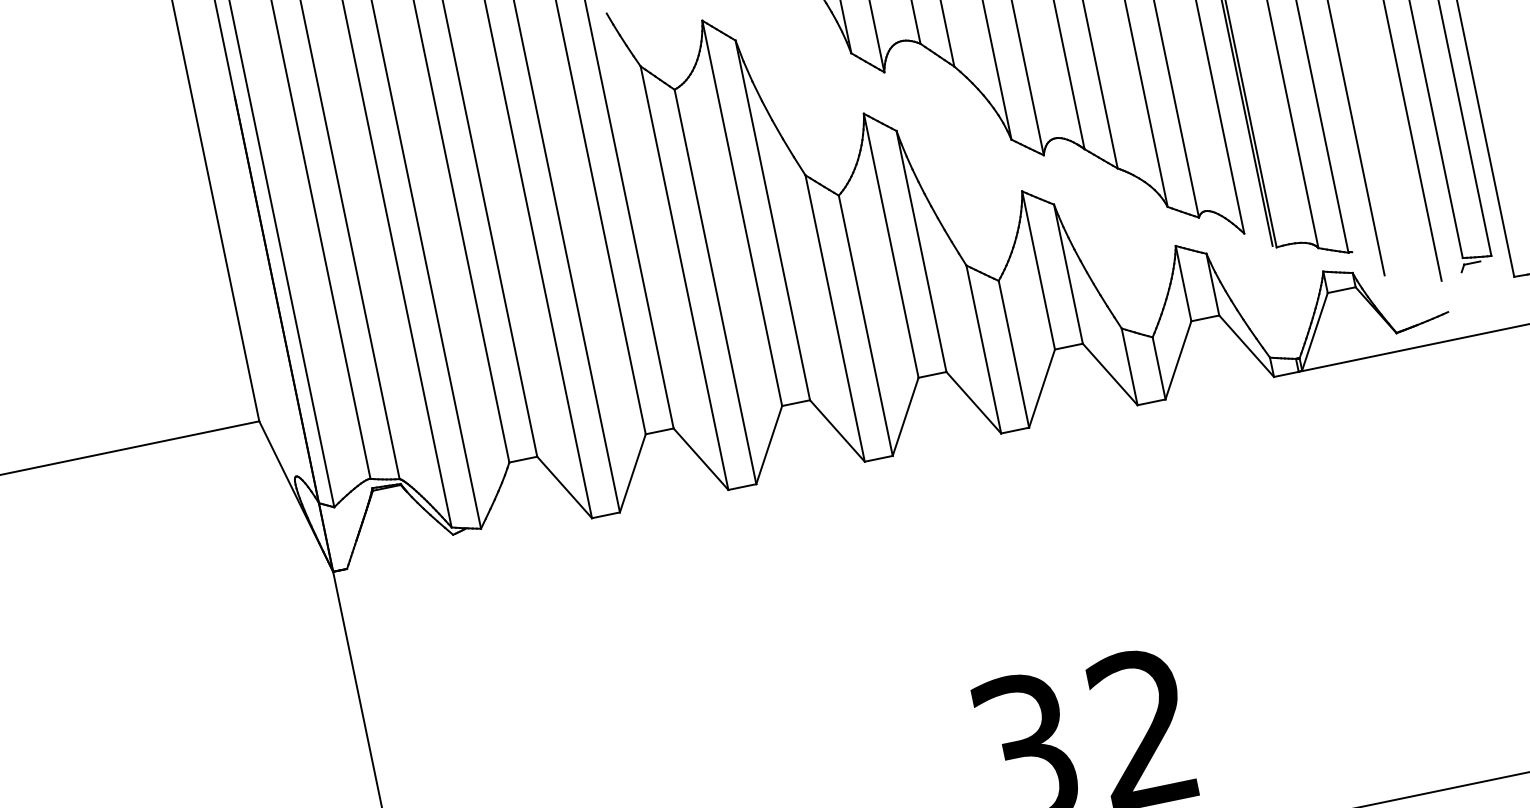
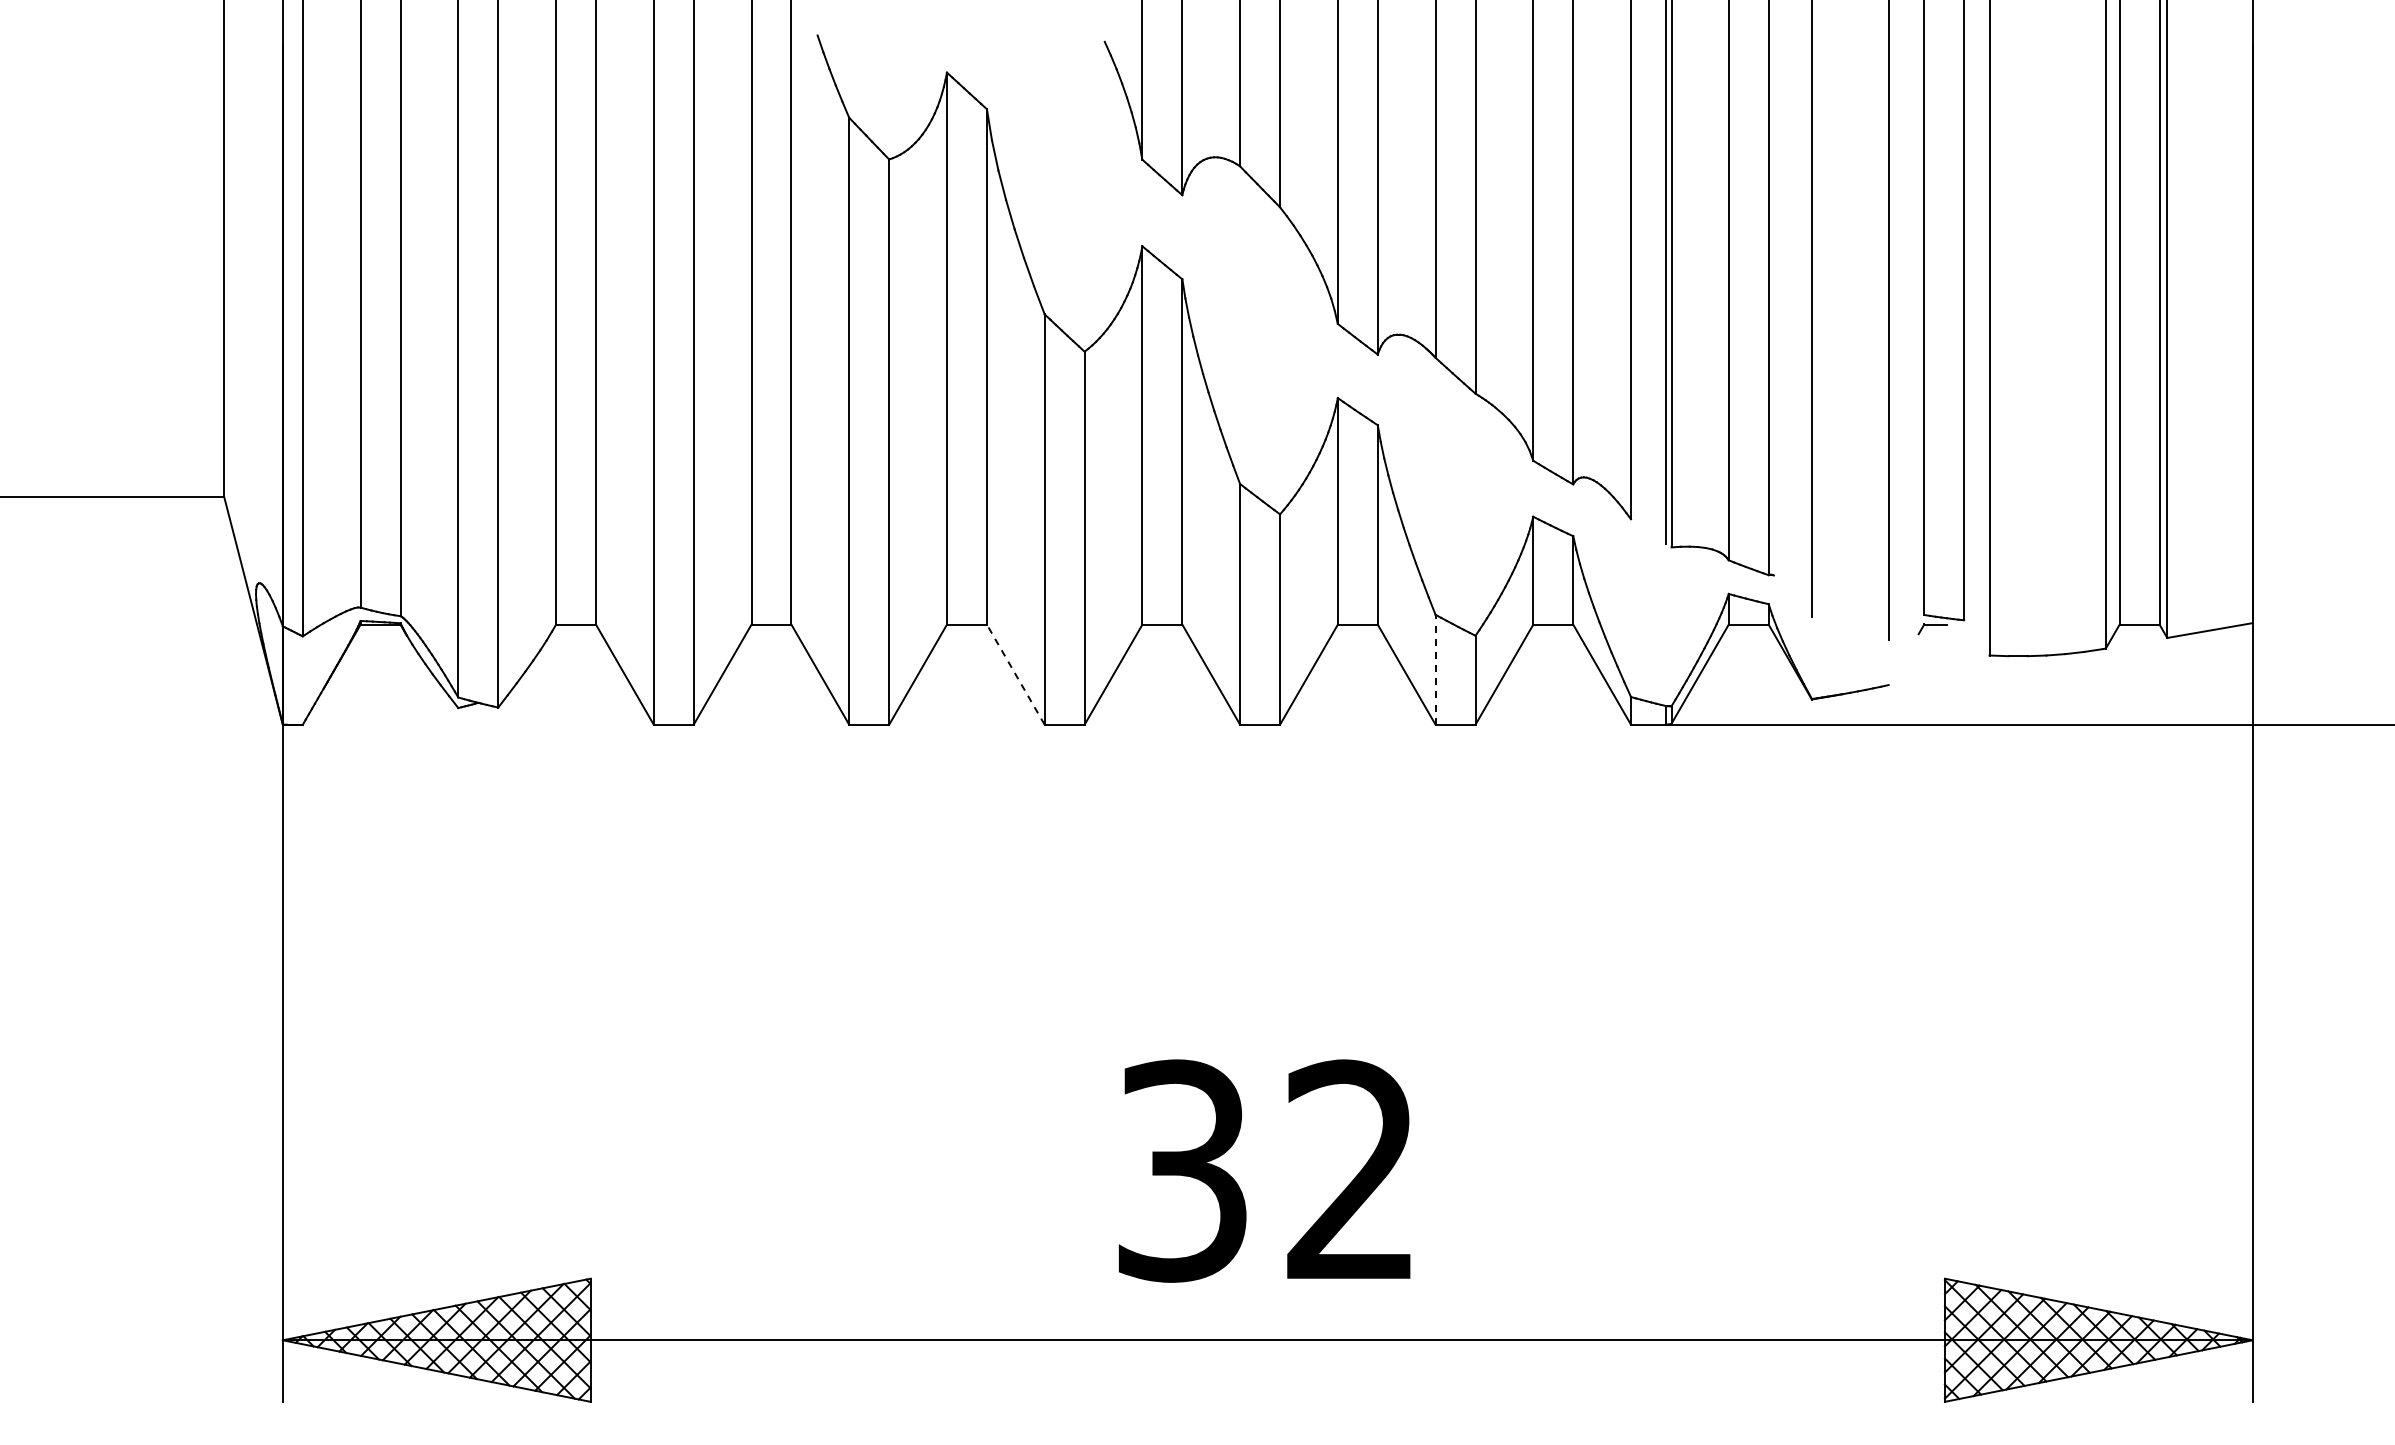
line: (1129, 366) -> (1435, 669), solid -> dashed
line: (837, 430) -> (1015, 674), solid -> dashed

